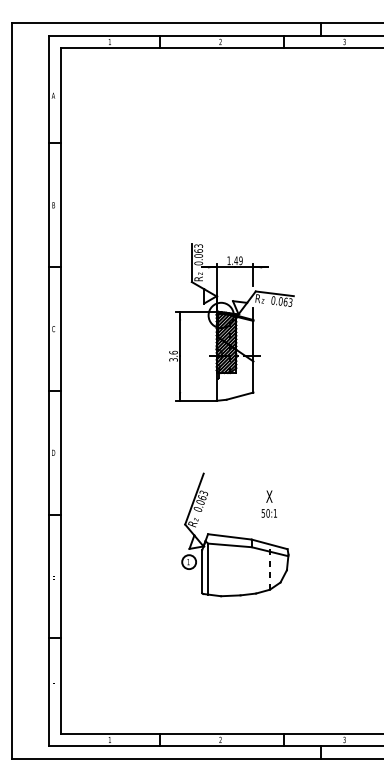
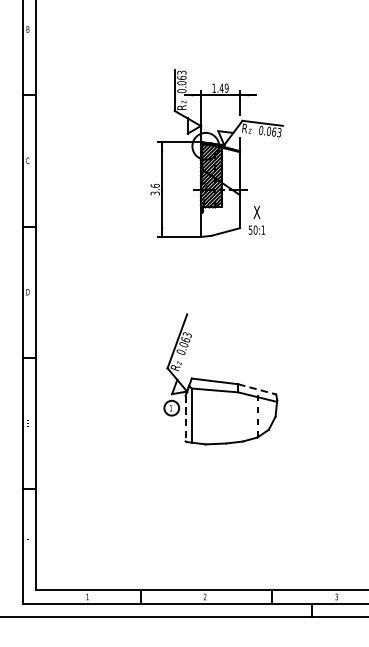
text: (268, 503) -> (255, 219), moved
line: (269, 544) -> (257, 389), solid -> dashed
line: (202, 571) -> (185, 418), solid -> dashed

